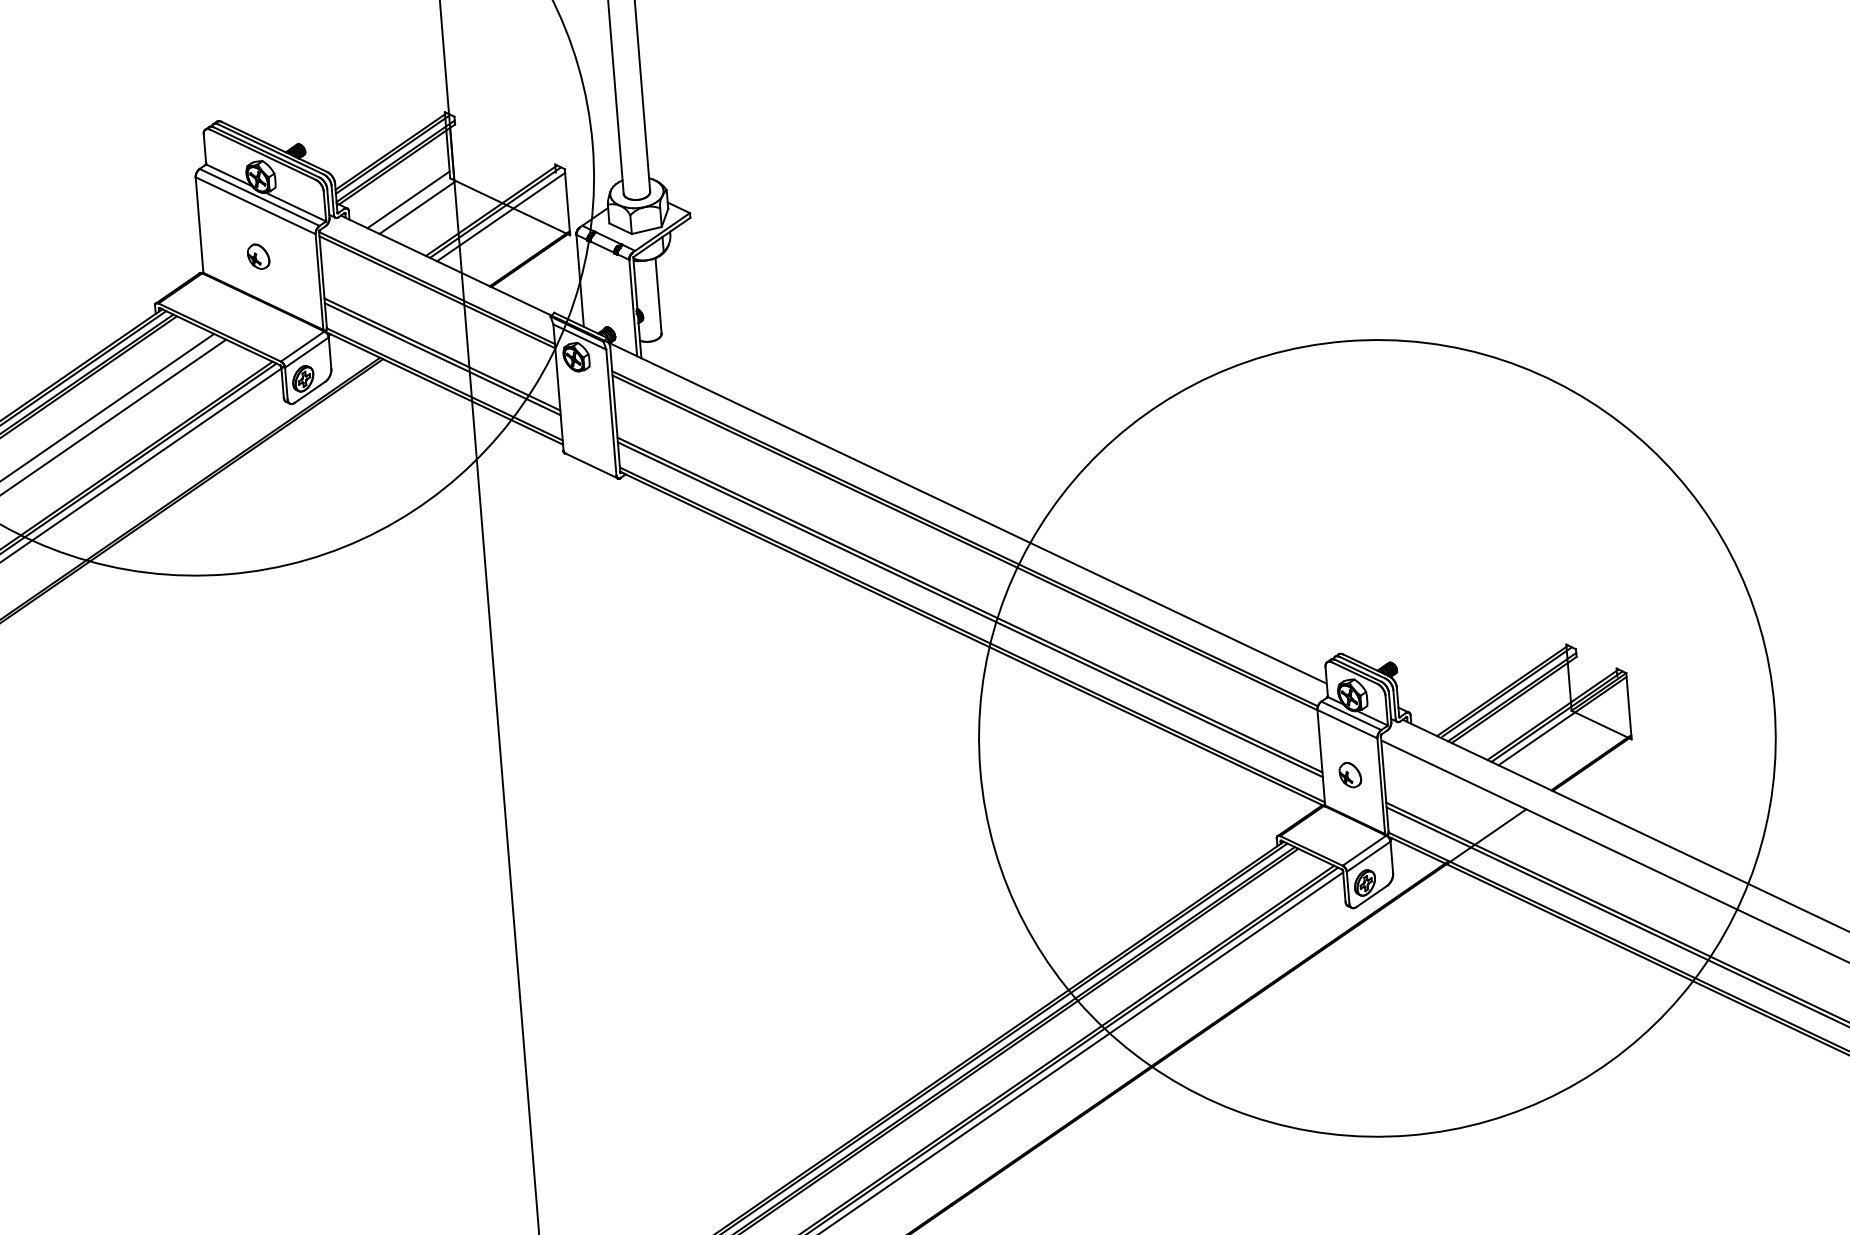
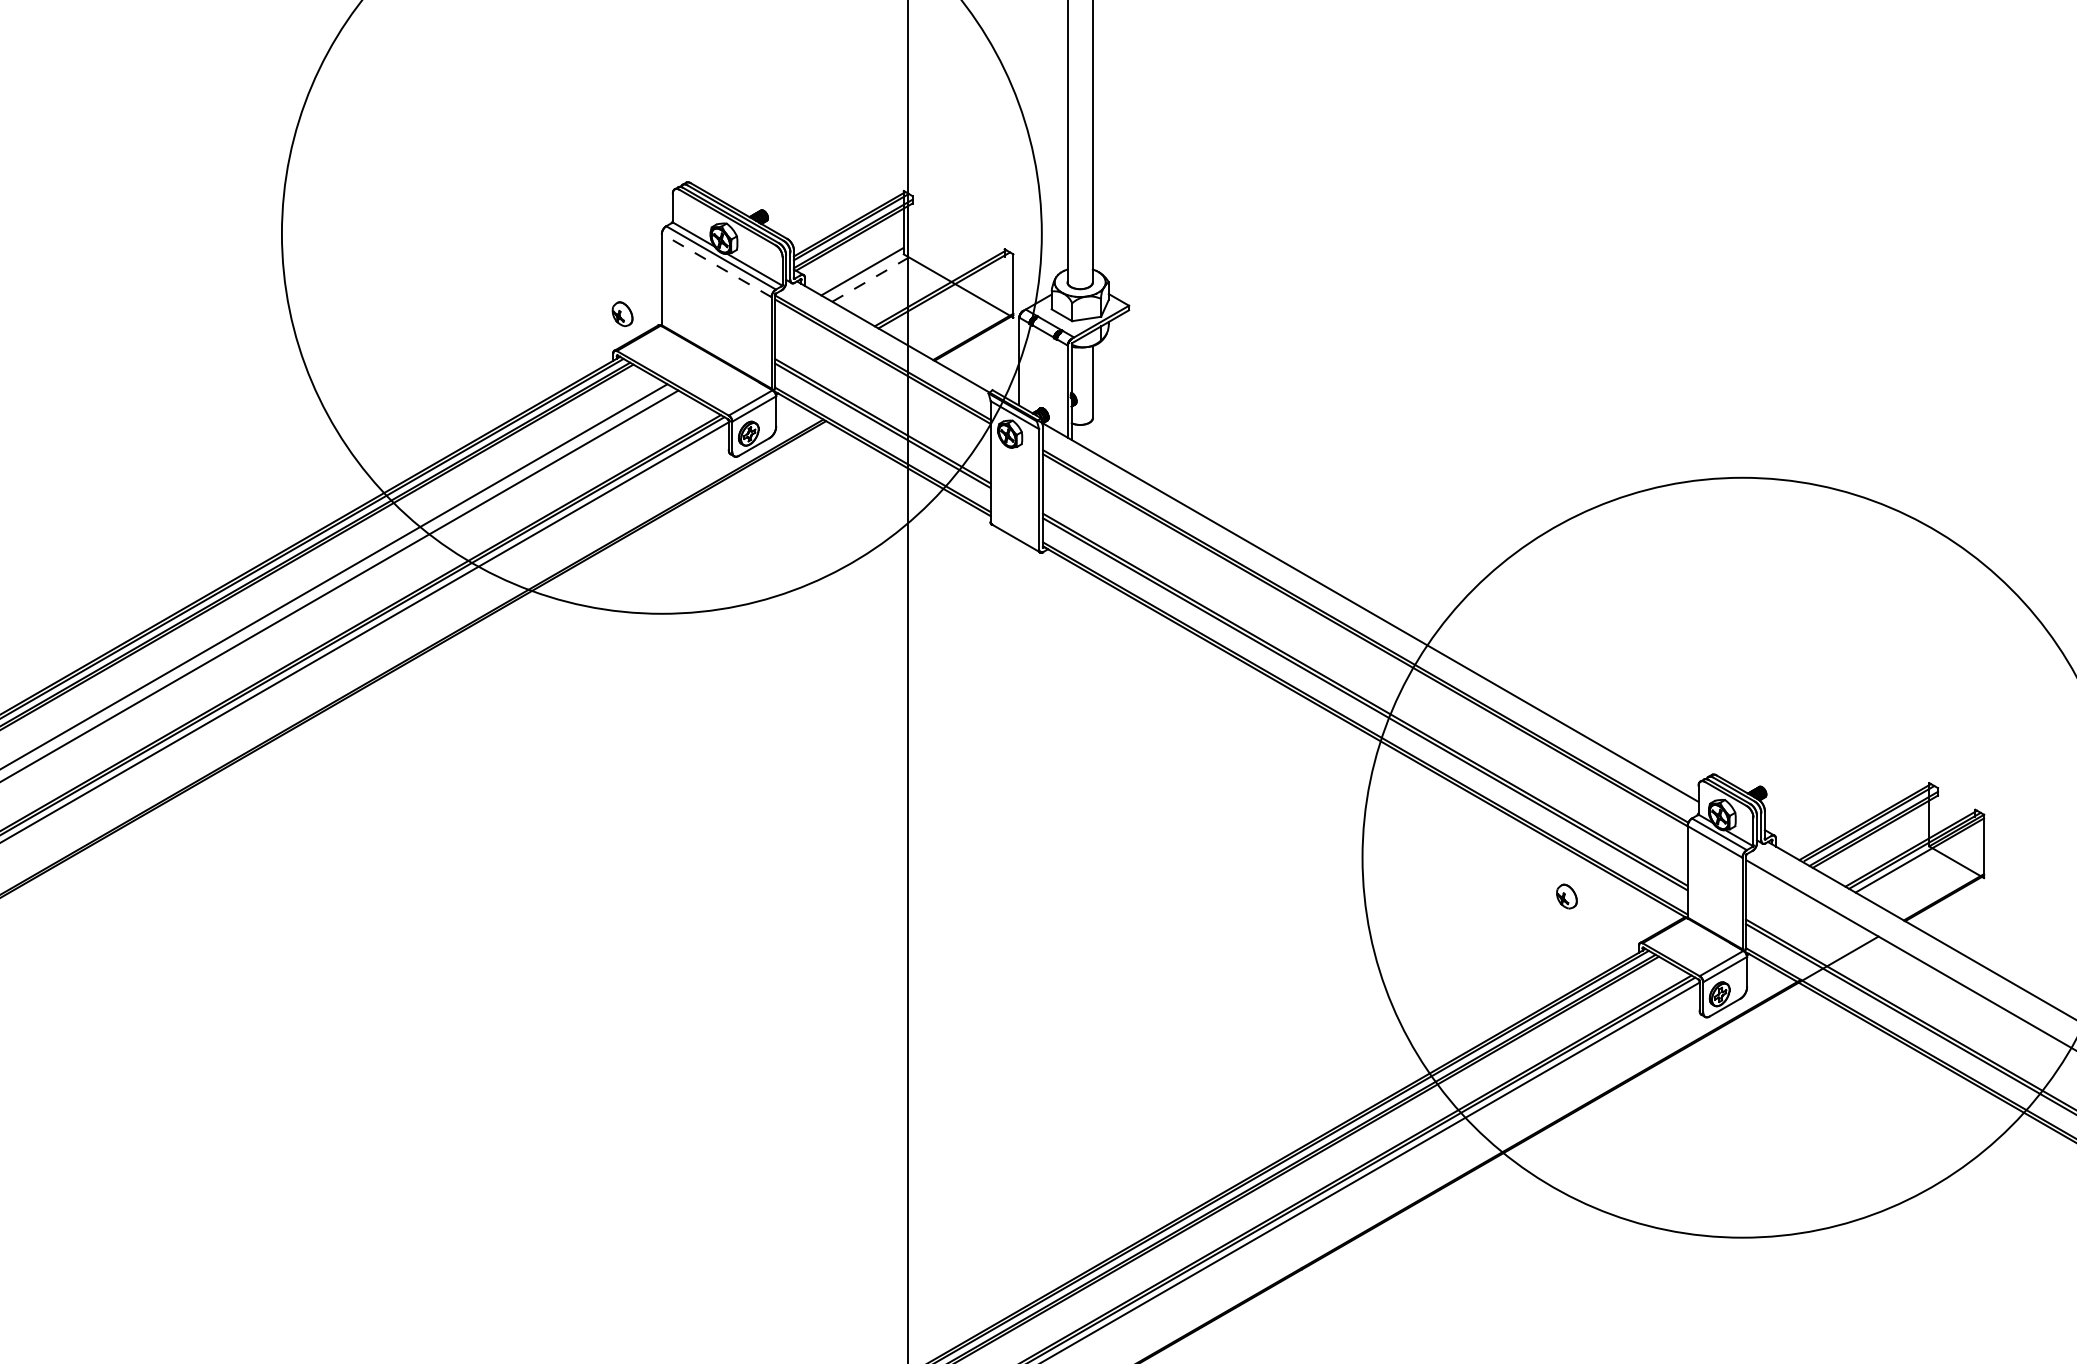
line: (255, 205) -> (716, 265), solid -> dashed
line: (418, 207) -> (871, 279), solid -> dashed
line: (500, 216) -> (948, 294), removed
part: (258, 257) -> (622, 314), moved
part: (1349, 775) -> (1566, 896), moved

